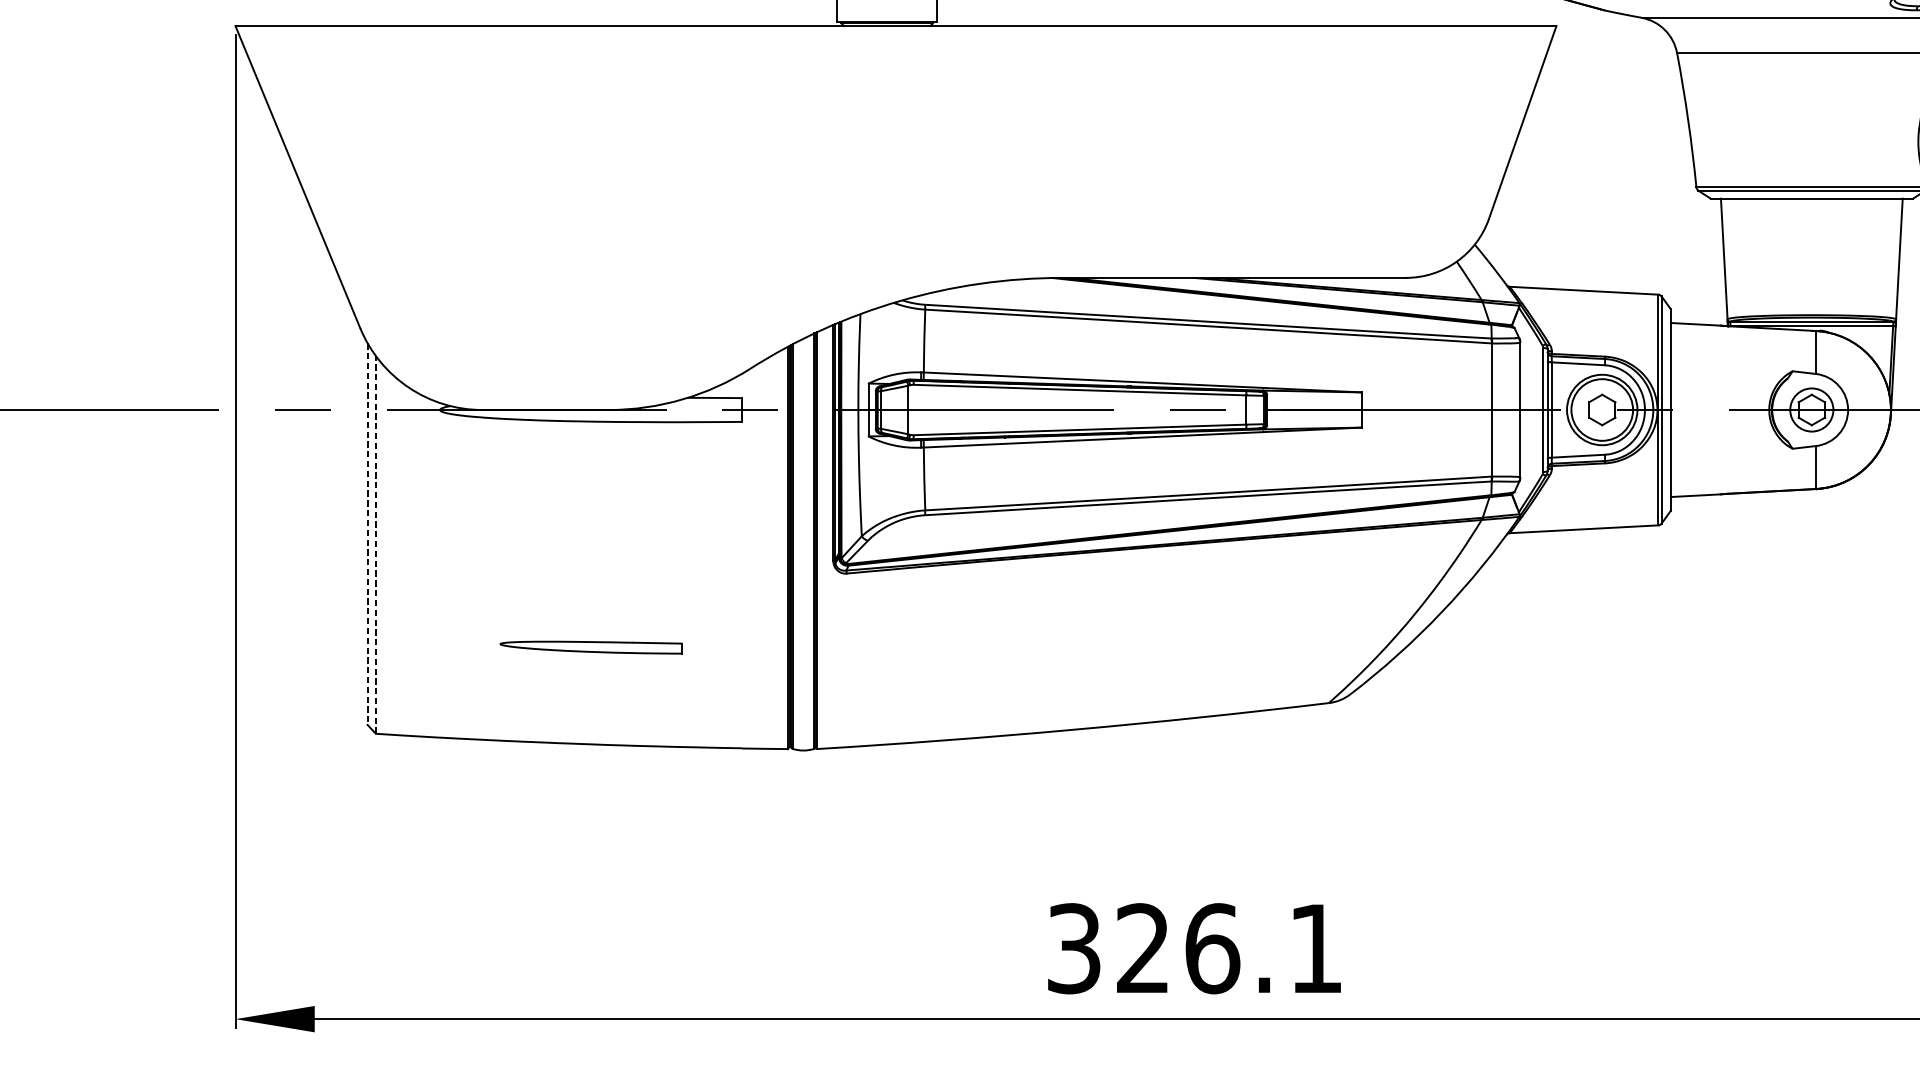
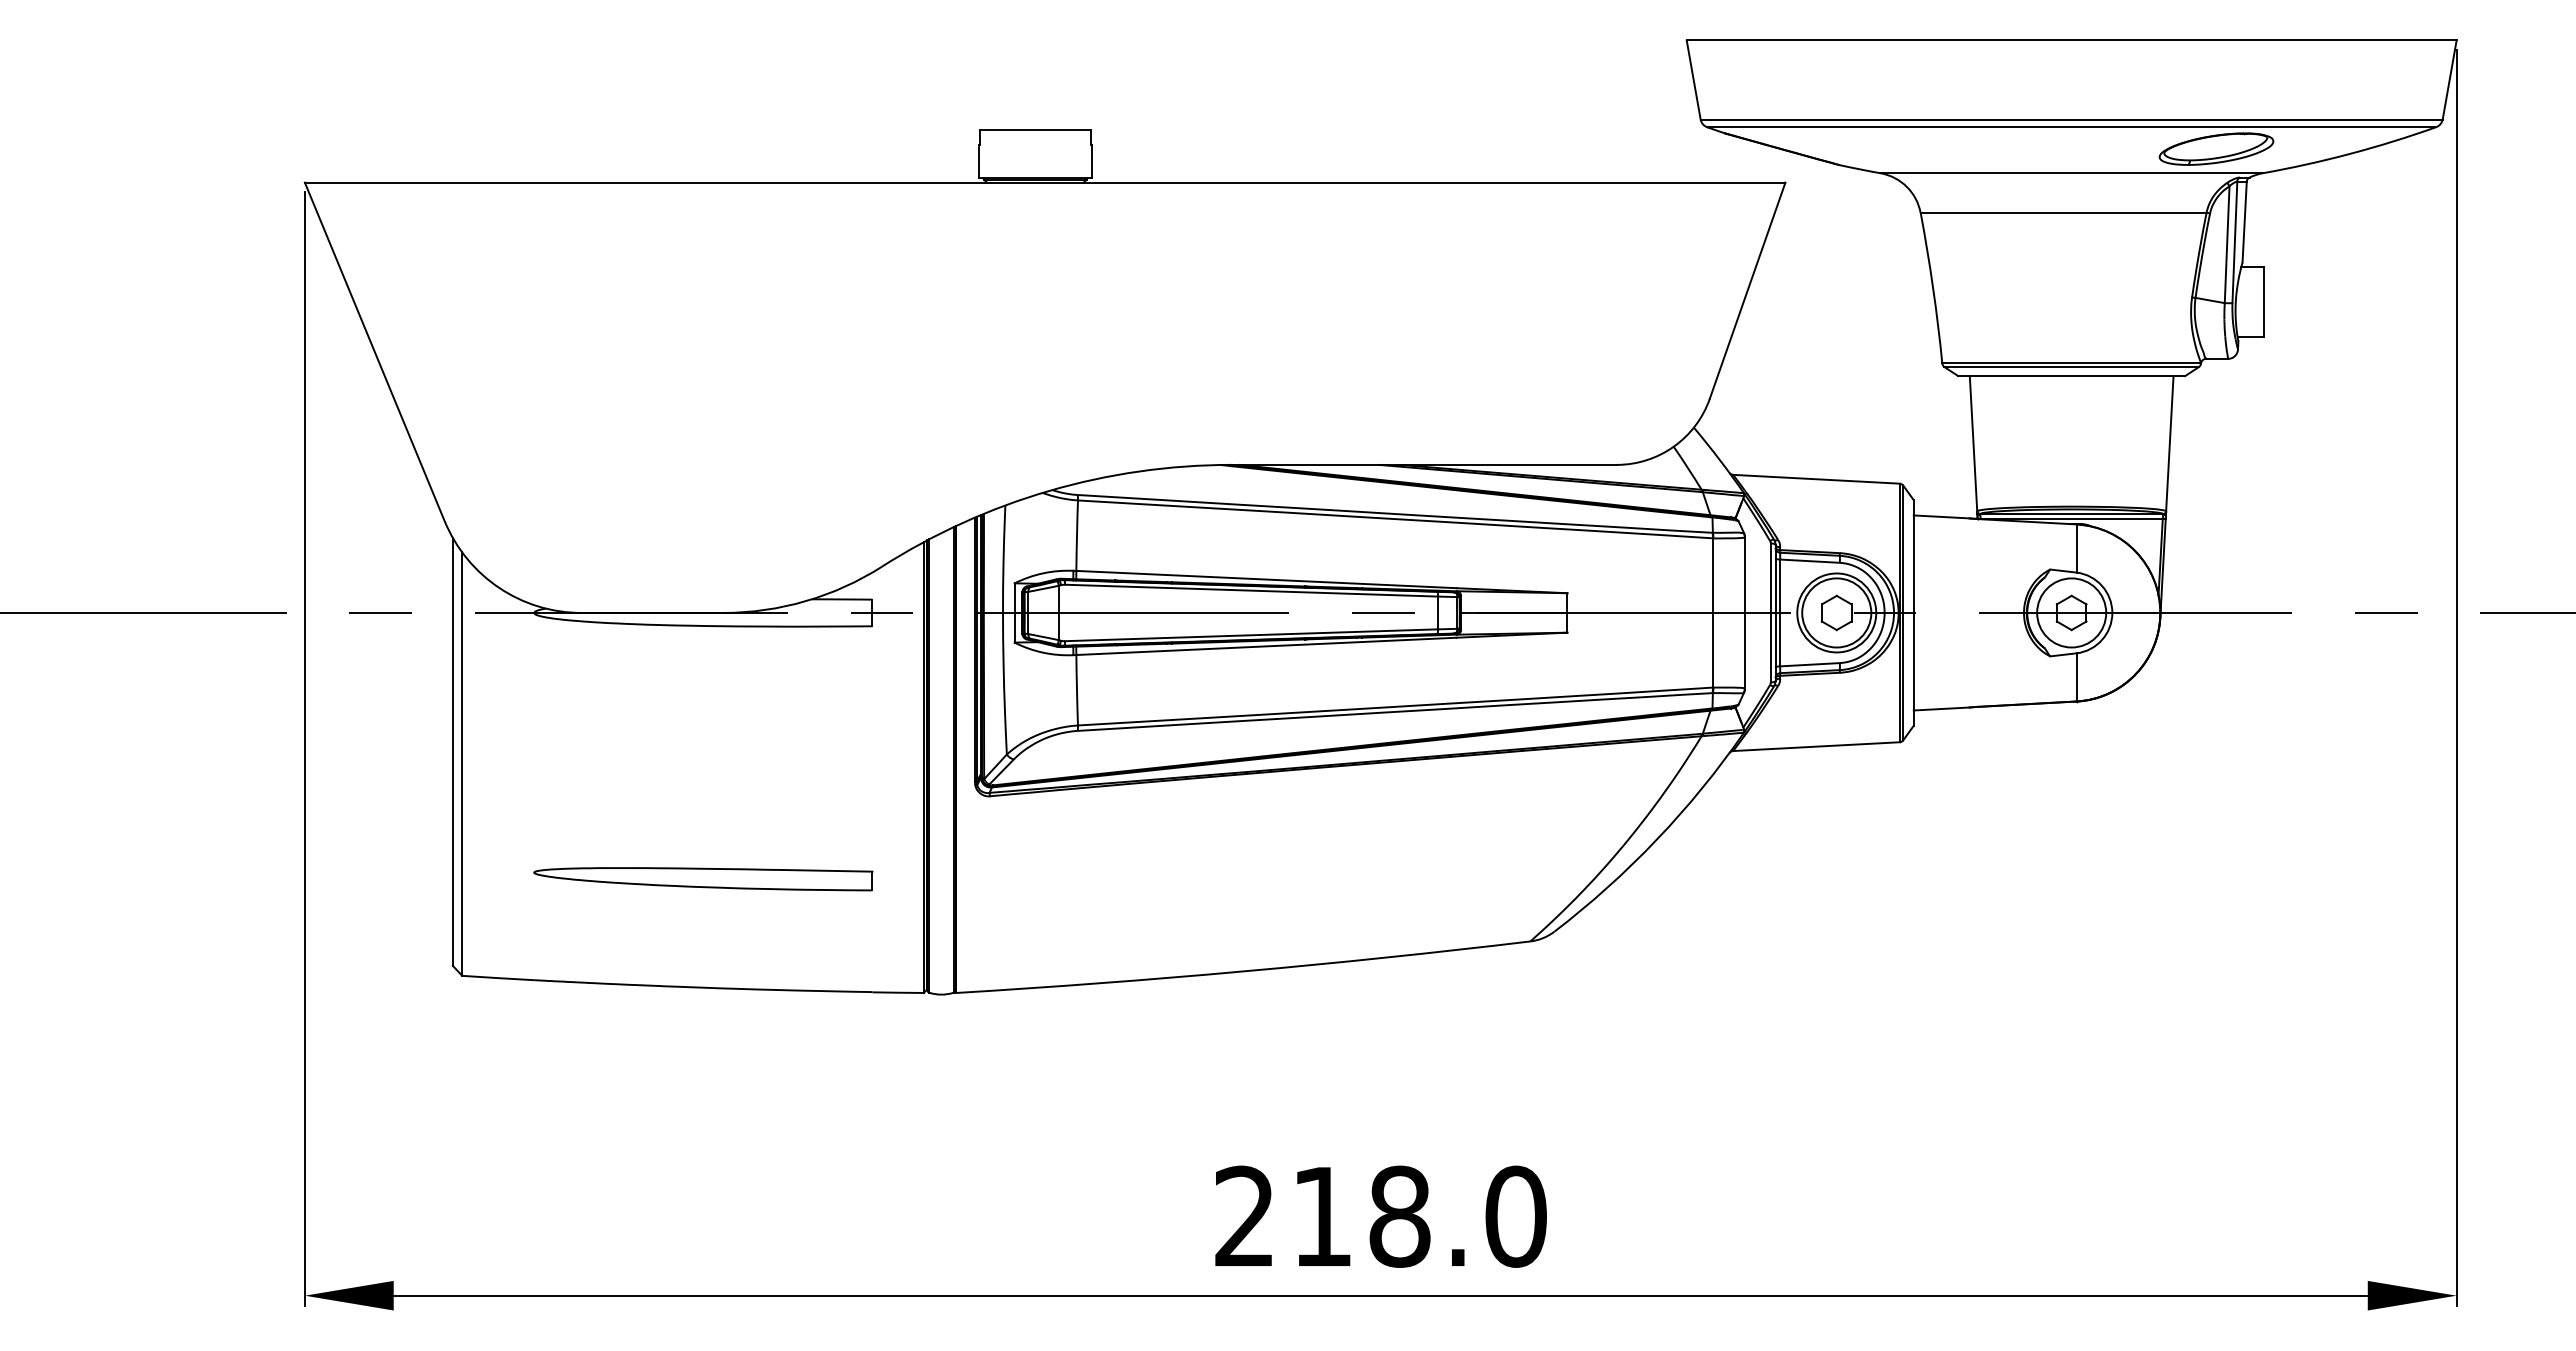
circle: (1811, 409) -> (2071, 612), size x1.43
line: (367, 534) -> (452, 752), dashed -> solid
line: (376, 545) -> (462, 764), dashed -> solid
part: (591, 647) -> (703, 879), size x1.67
text: (1195, 948) -> (1380, 1216), 326.1 -> 218.0

